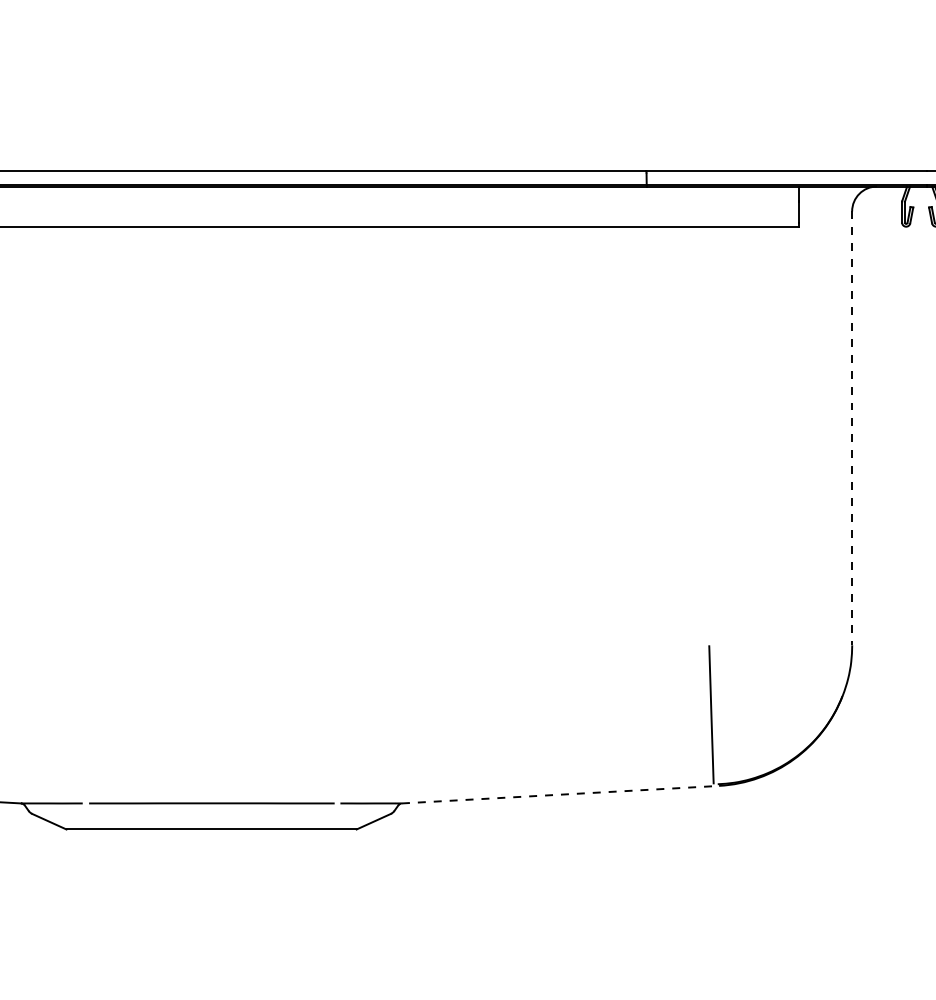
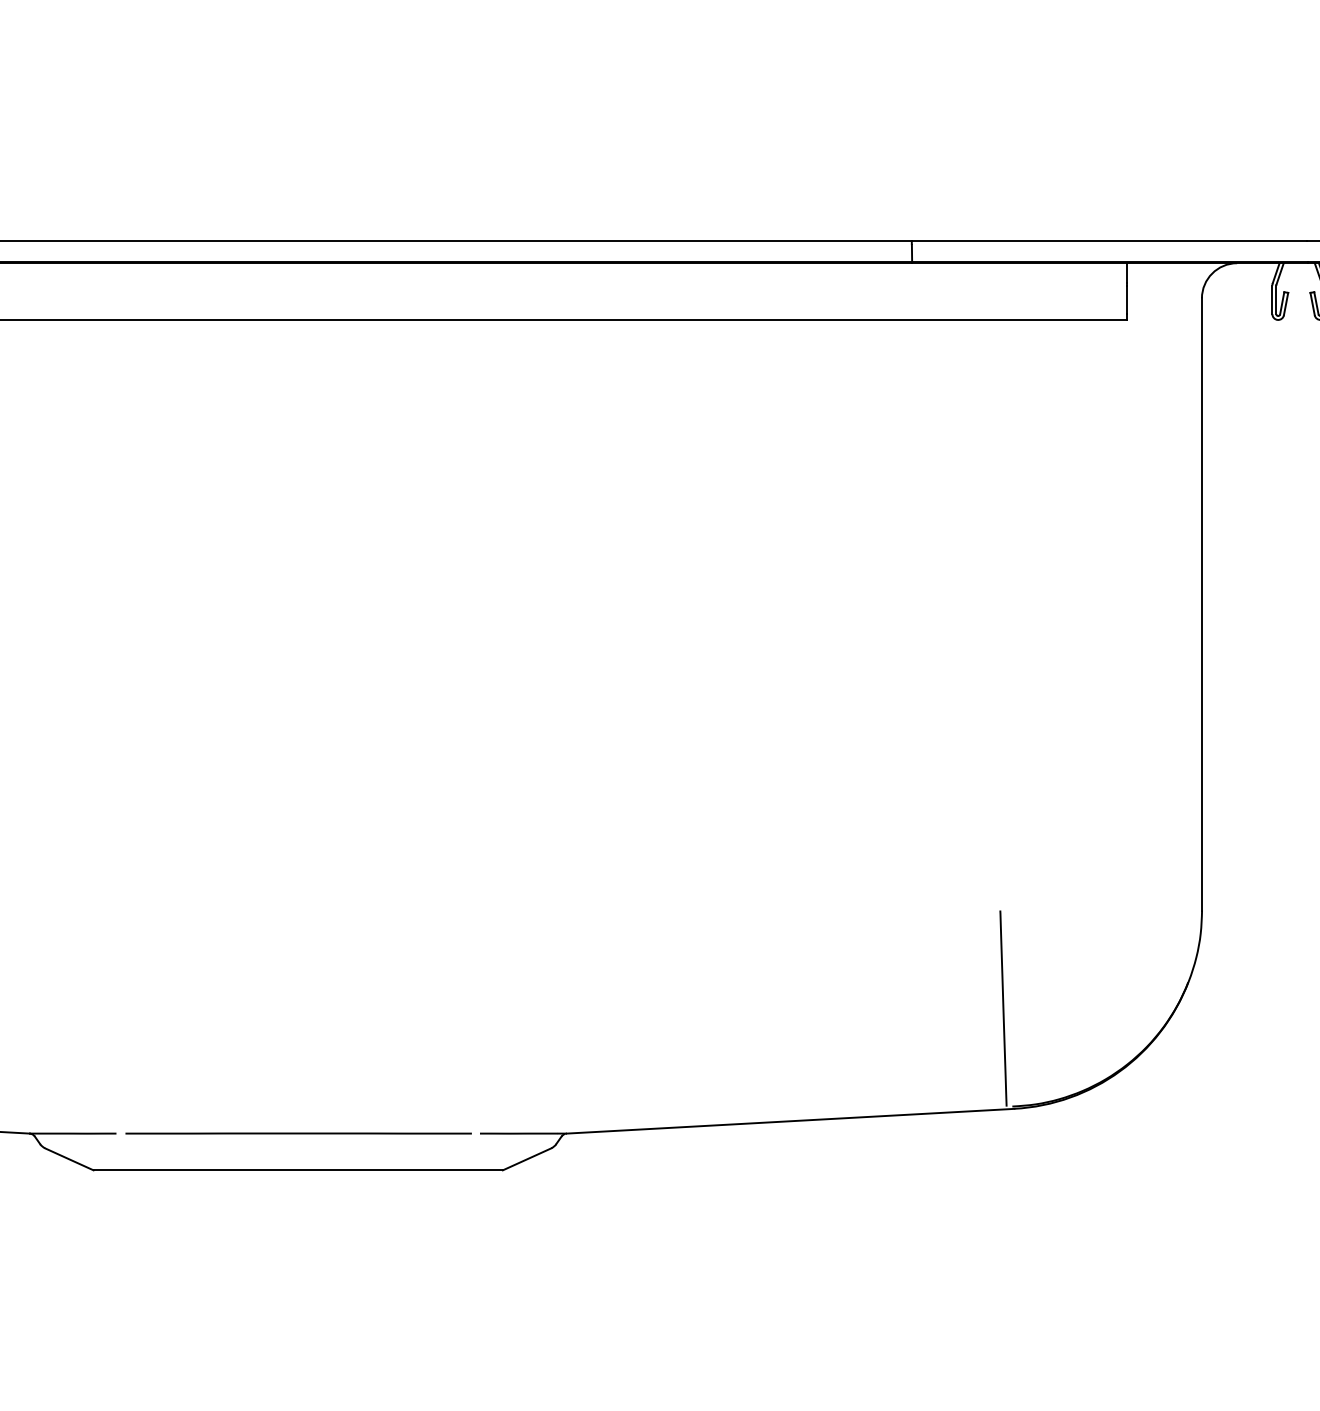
line: (852, 428) -> (1202, 604), dashed -> solid
line: (560, 794) -> (790, 1120), dashed -> solid

